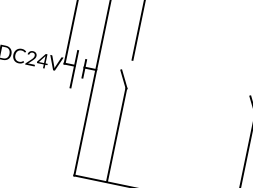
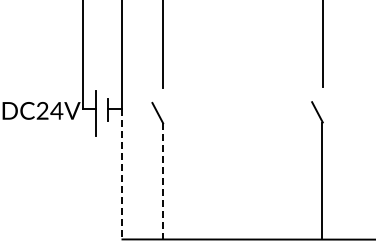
line: (85, 123) -> (122, 174), solid -> dashed
line: (116, 135) -> (162, 181), solid -> dashed

